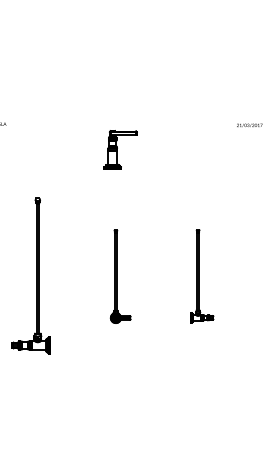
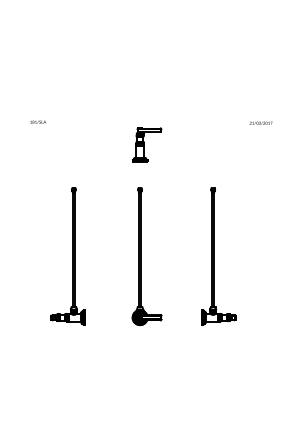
part: (120, 276) -> (146, 256), size x1.67
part: (201, 276) -> (218, 256), size x1.67

